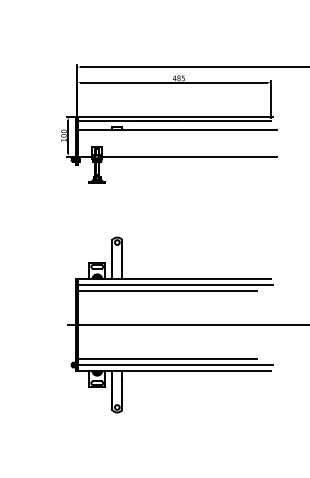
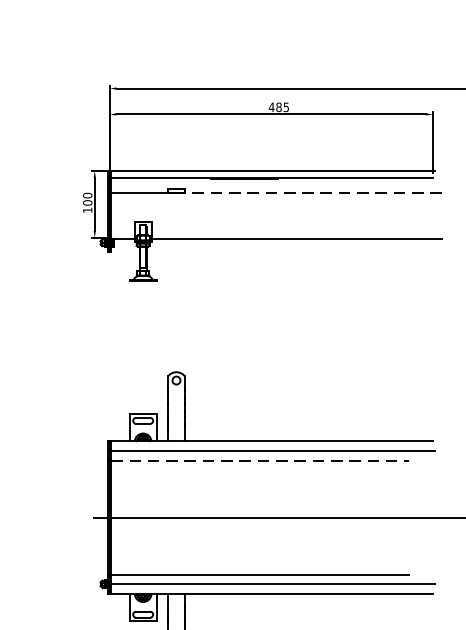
line: (199, 129) -> (313, 192), solid -> dashed
line: (168, 290) -> (261, 460), solid -> dashed

